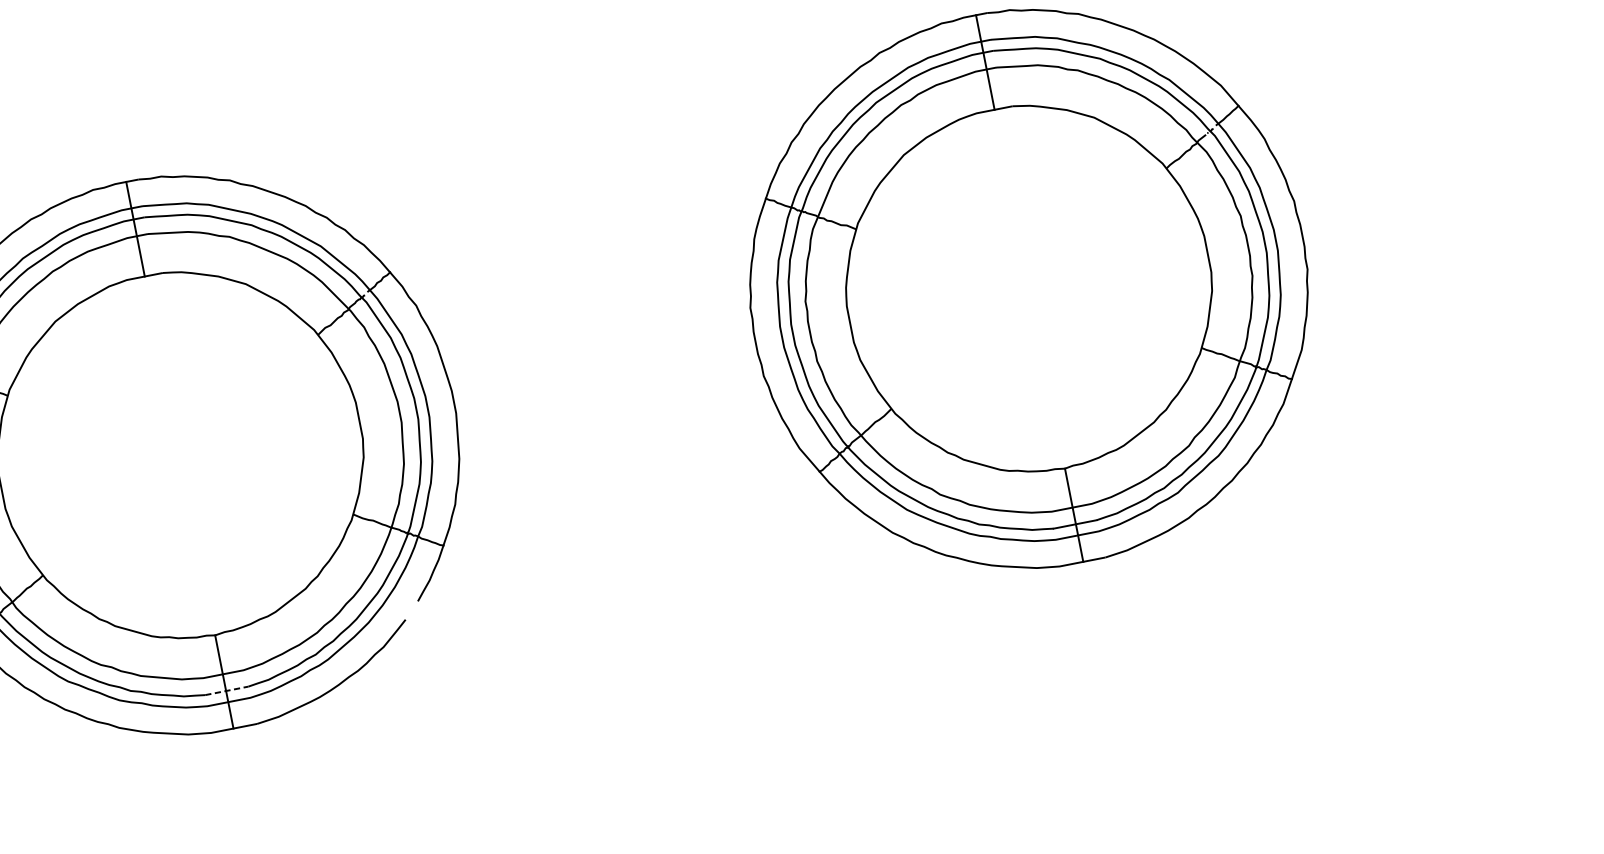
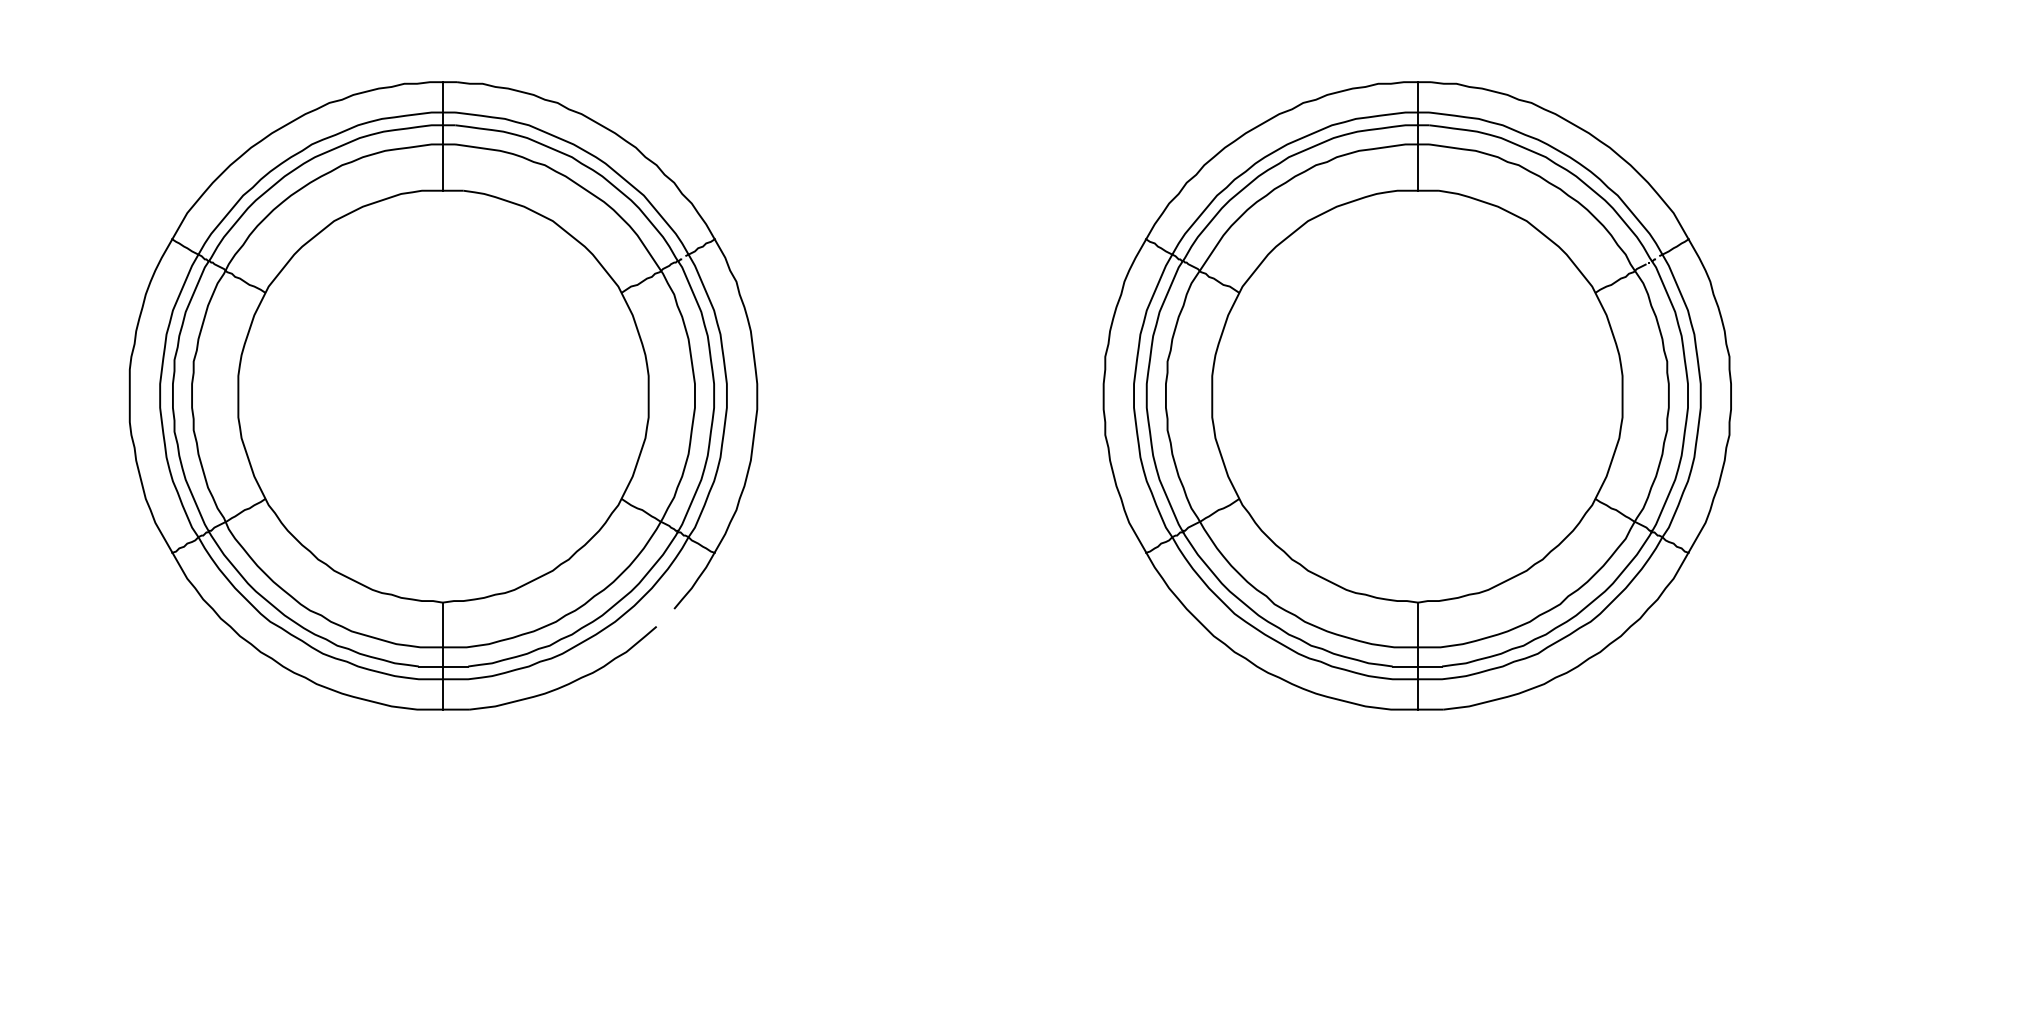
line: (226, 690) -> (443, 666), dashed -> solid

